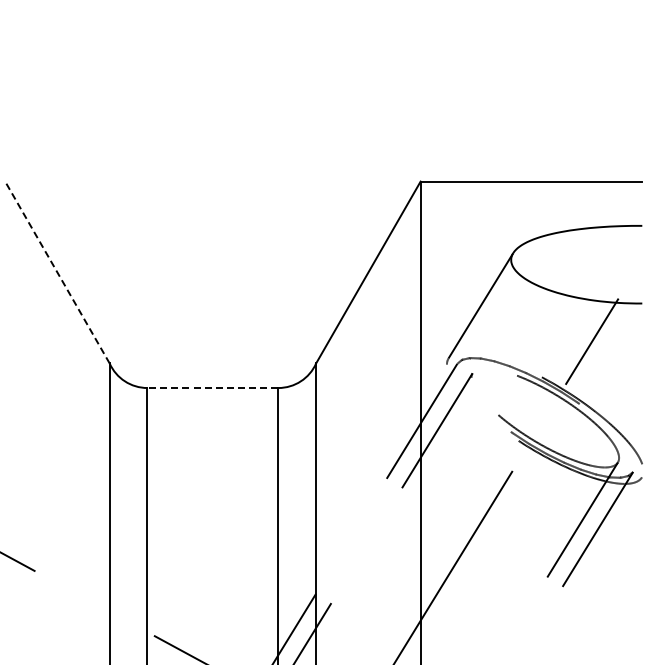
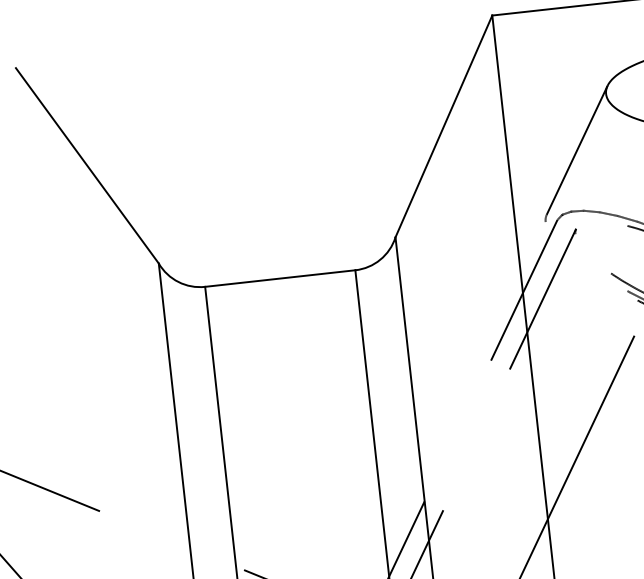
line: (57, 272) -> (87, 165), dashed -> solid
line: (212, 388) -> (279, 279), dashed -> solid

